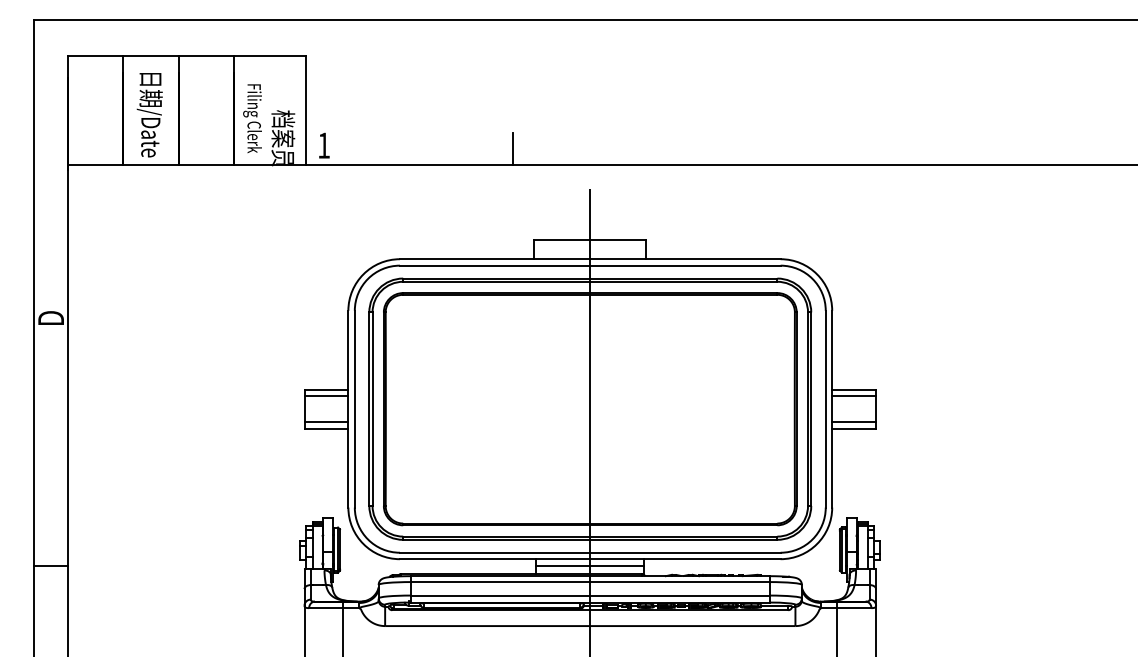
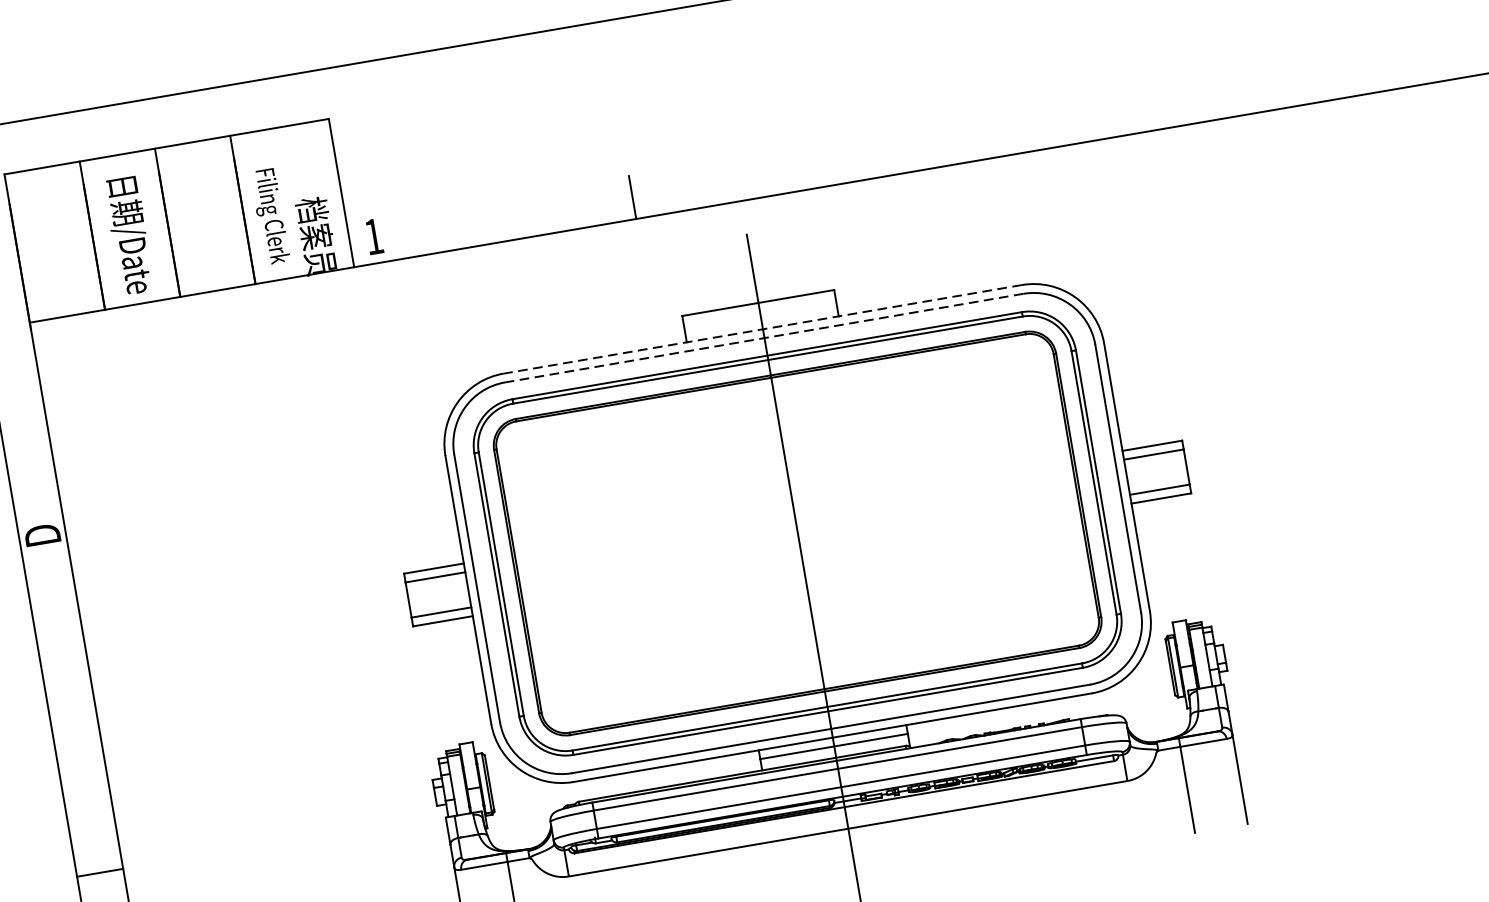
line: (589, 259) -> (761, 329), solid -> dashed
line: (589, 265) -> (763, 338), solid -> dashed

